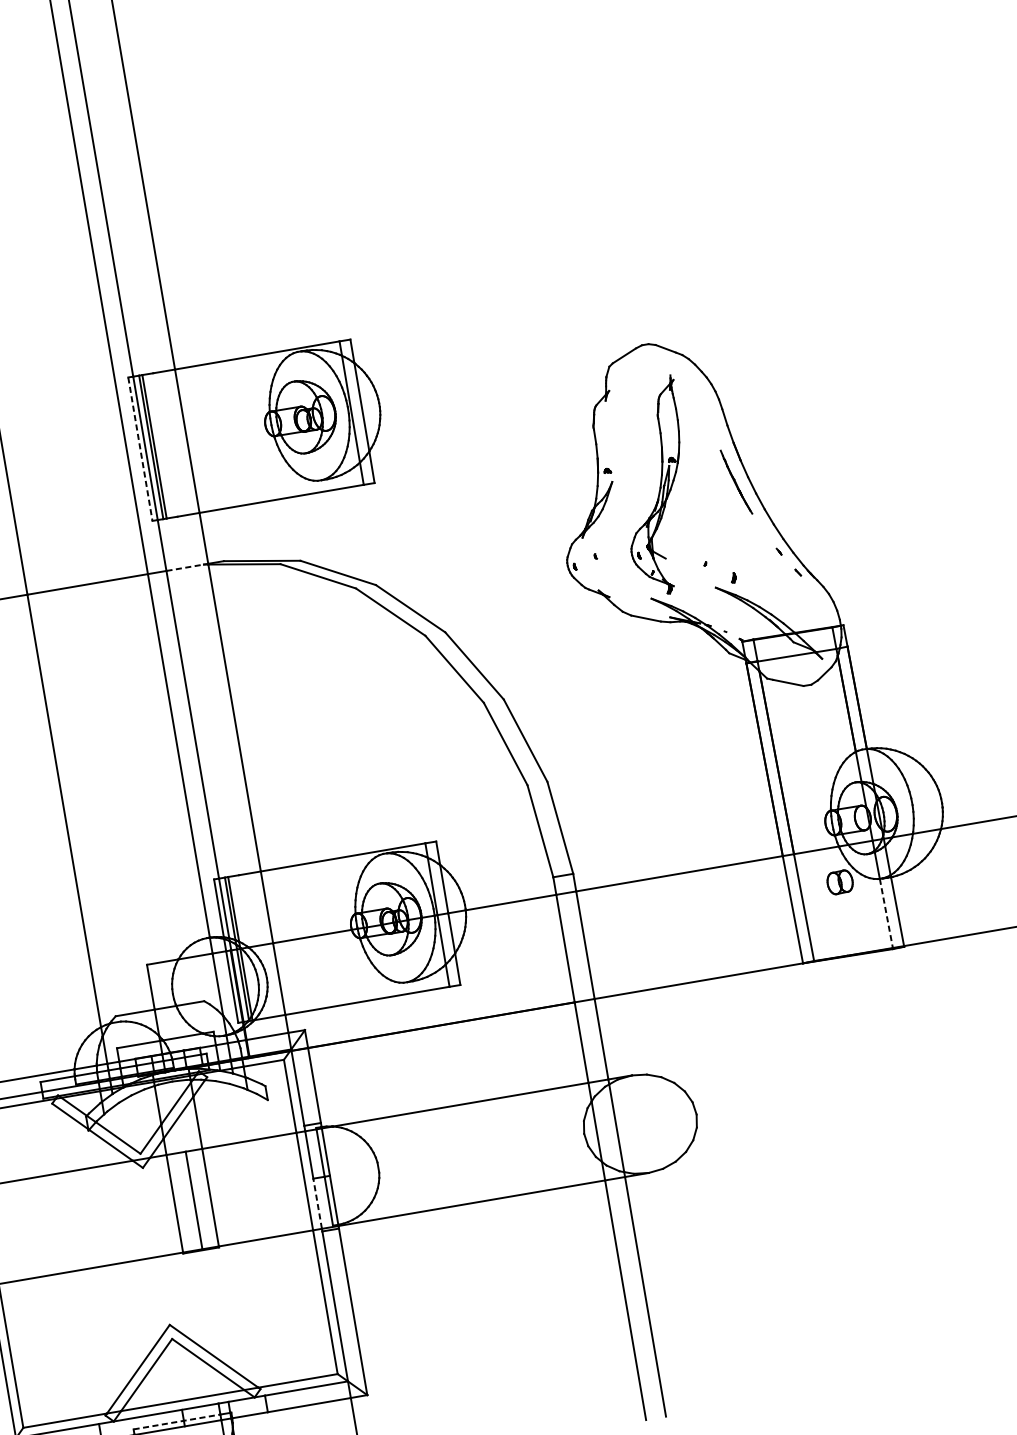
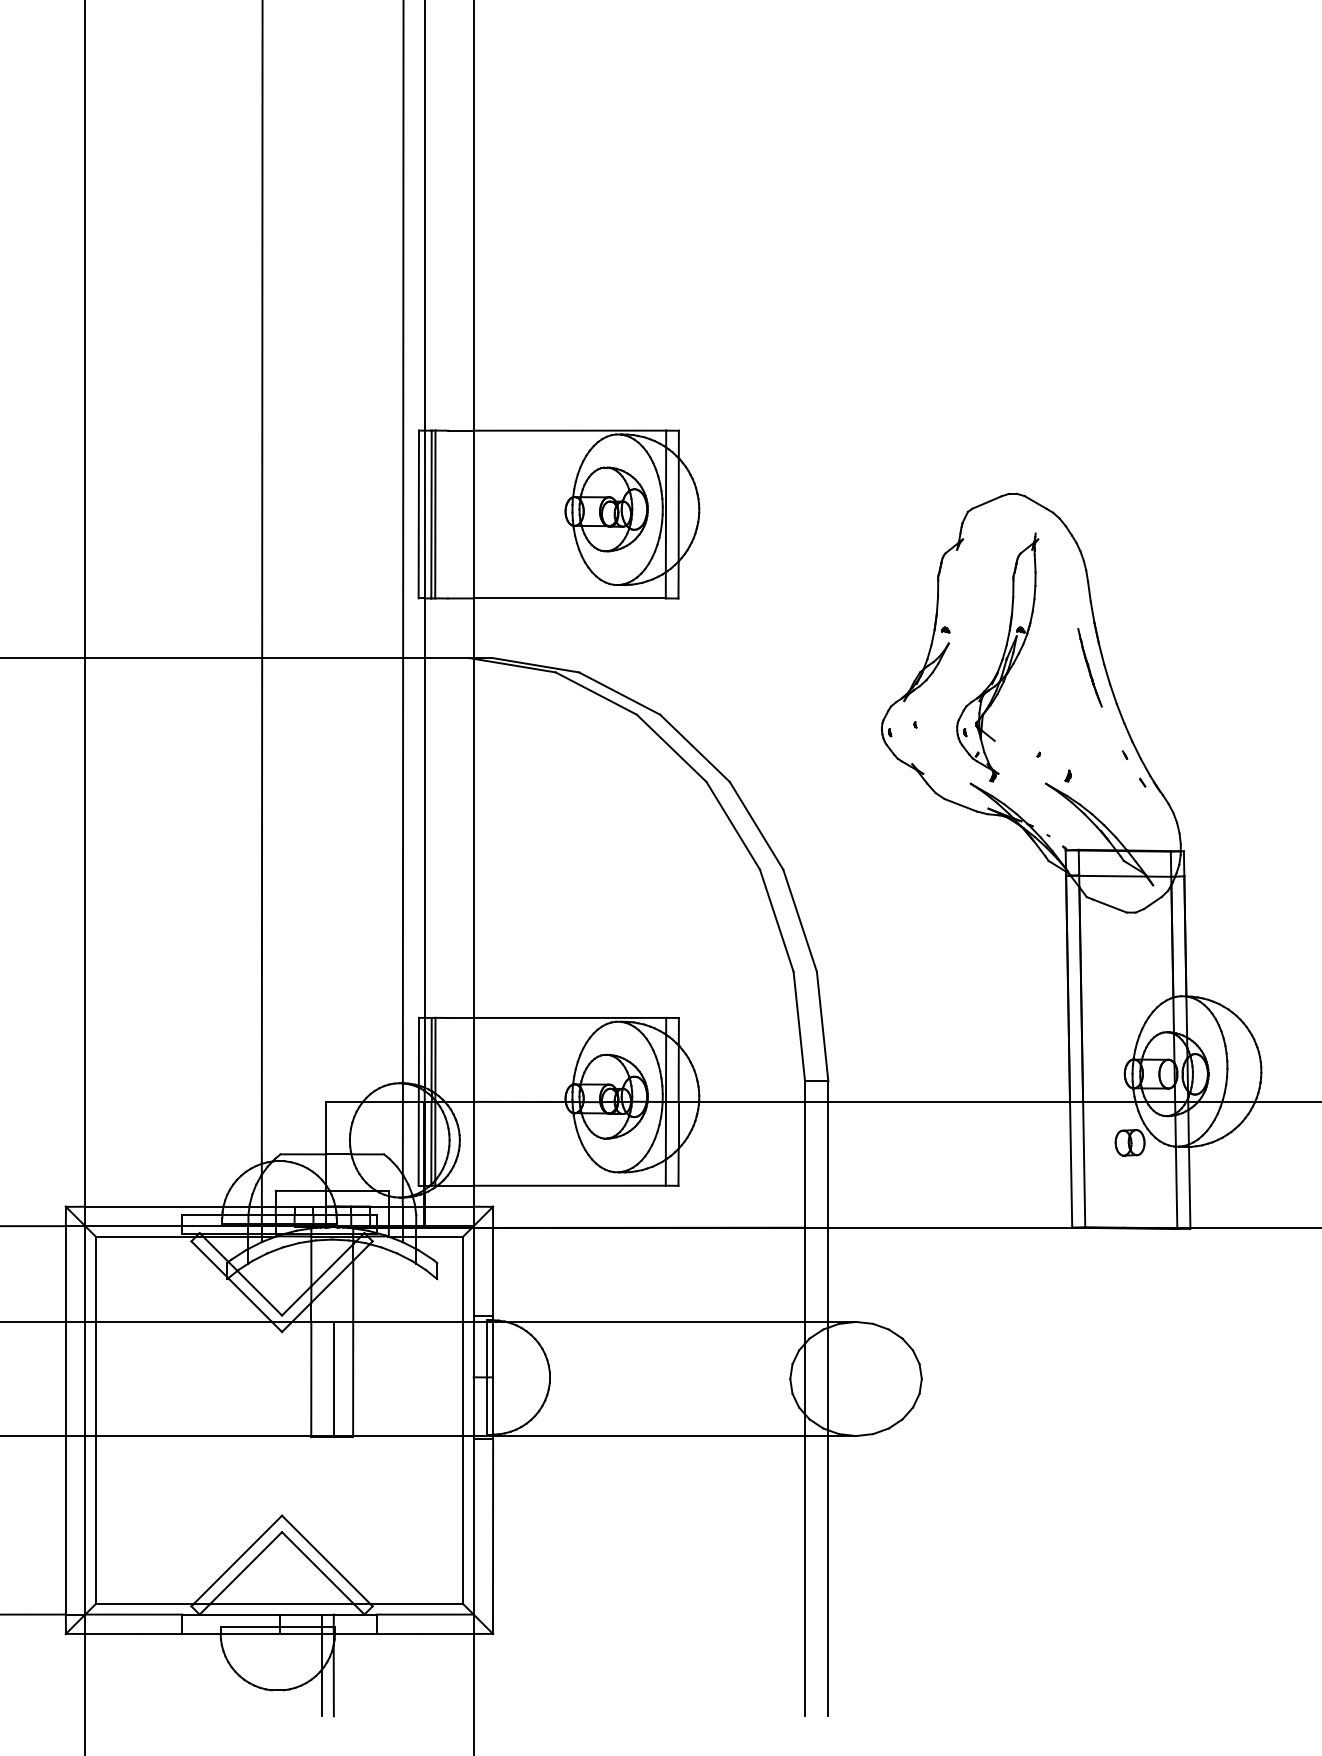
line: (140, 449) -> (418, 514), dashed -> solid
line: (184, 567) -> (446, 657), dashed -> solid
line: (886, 913) -> (1176, 1187), dashed -> solid
line: (317, 1203) -> (473, 1406), dashed -> solid
line: (177, 1422) -> (271, 1627), dashed -> solid

